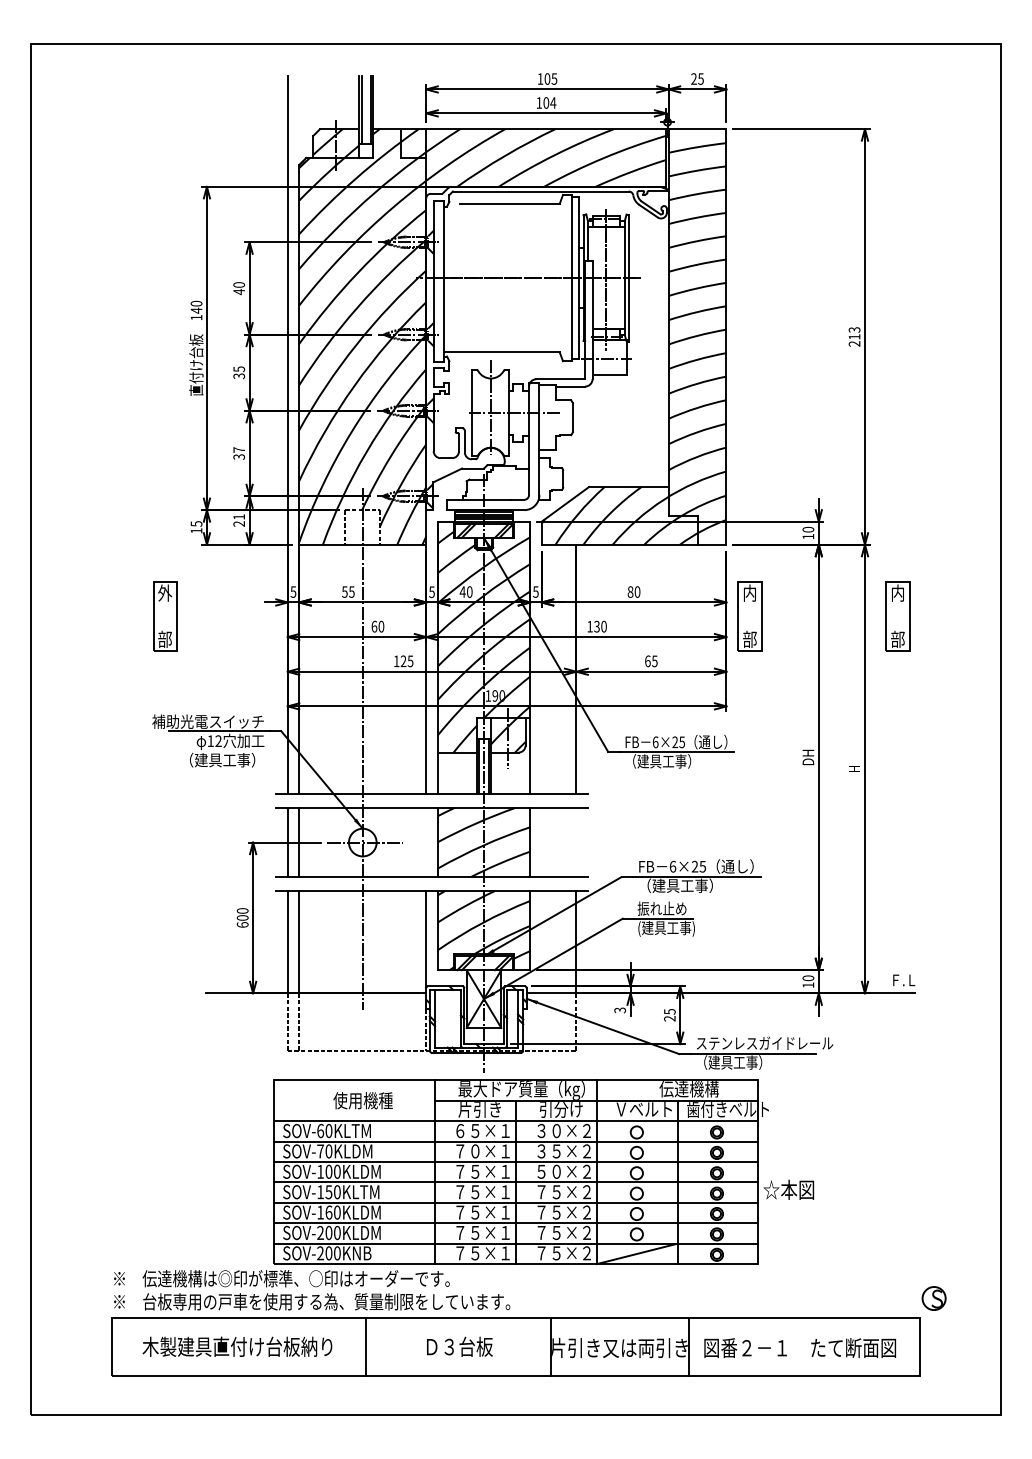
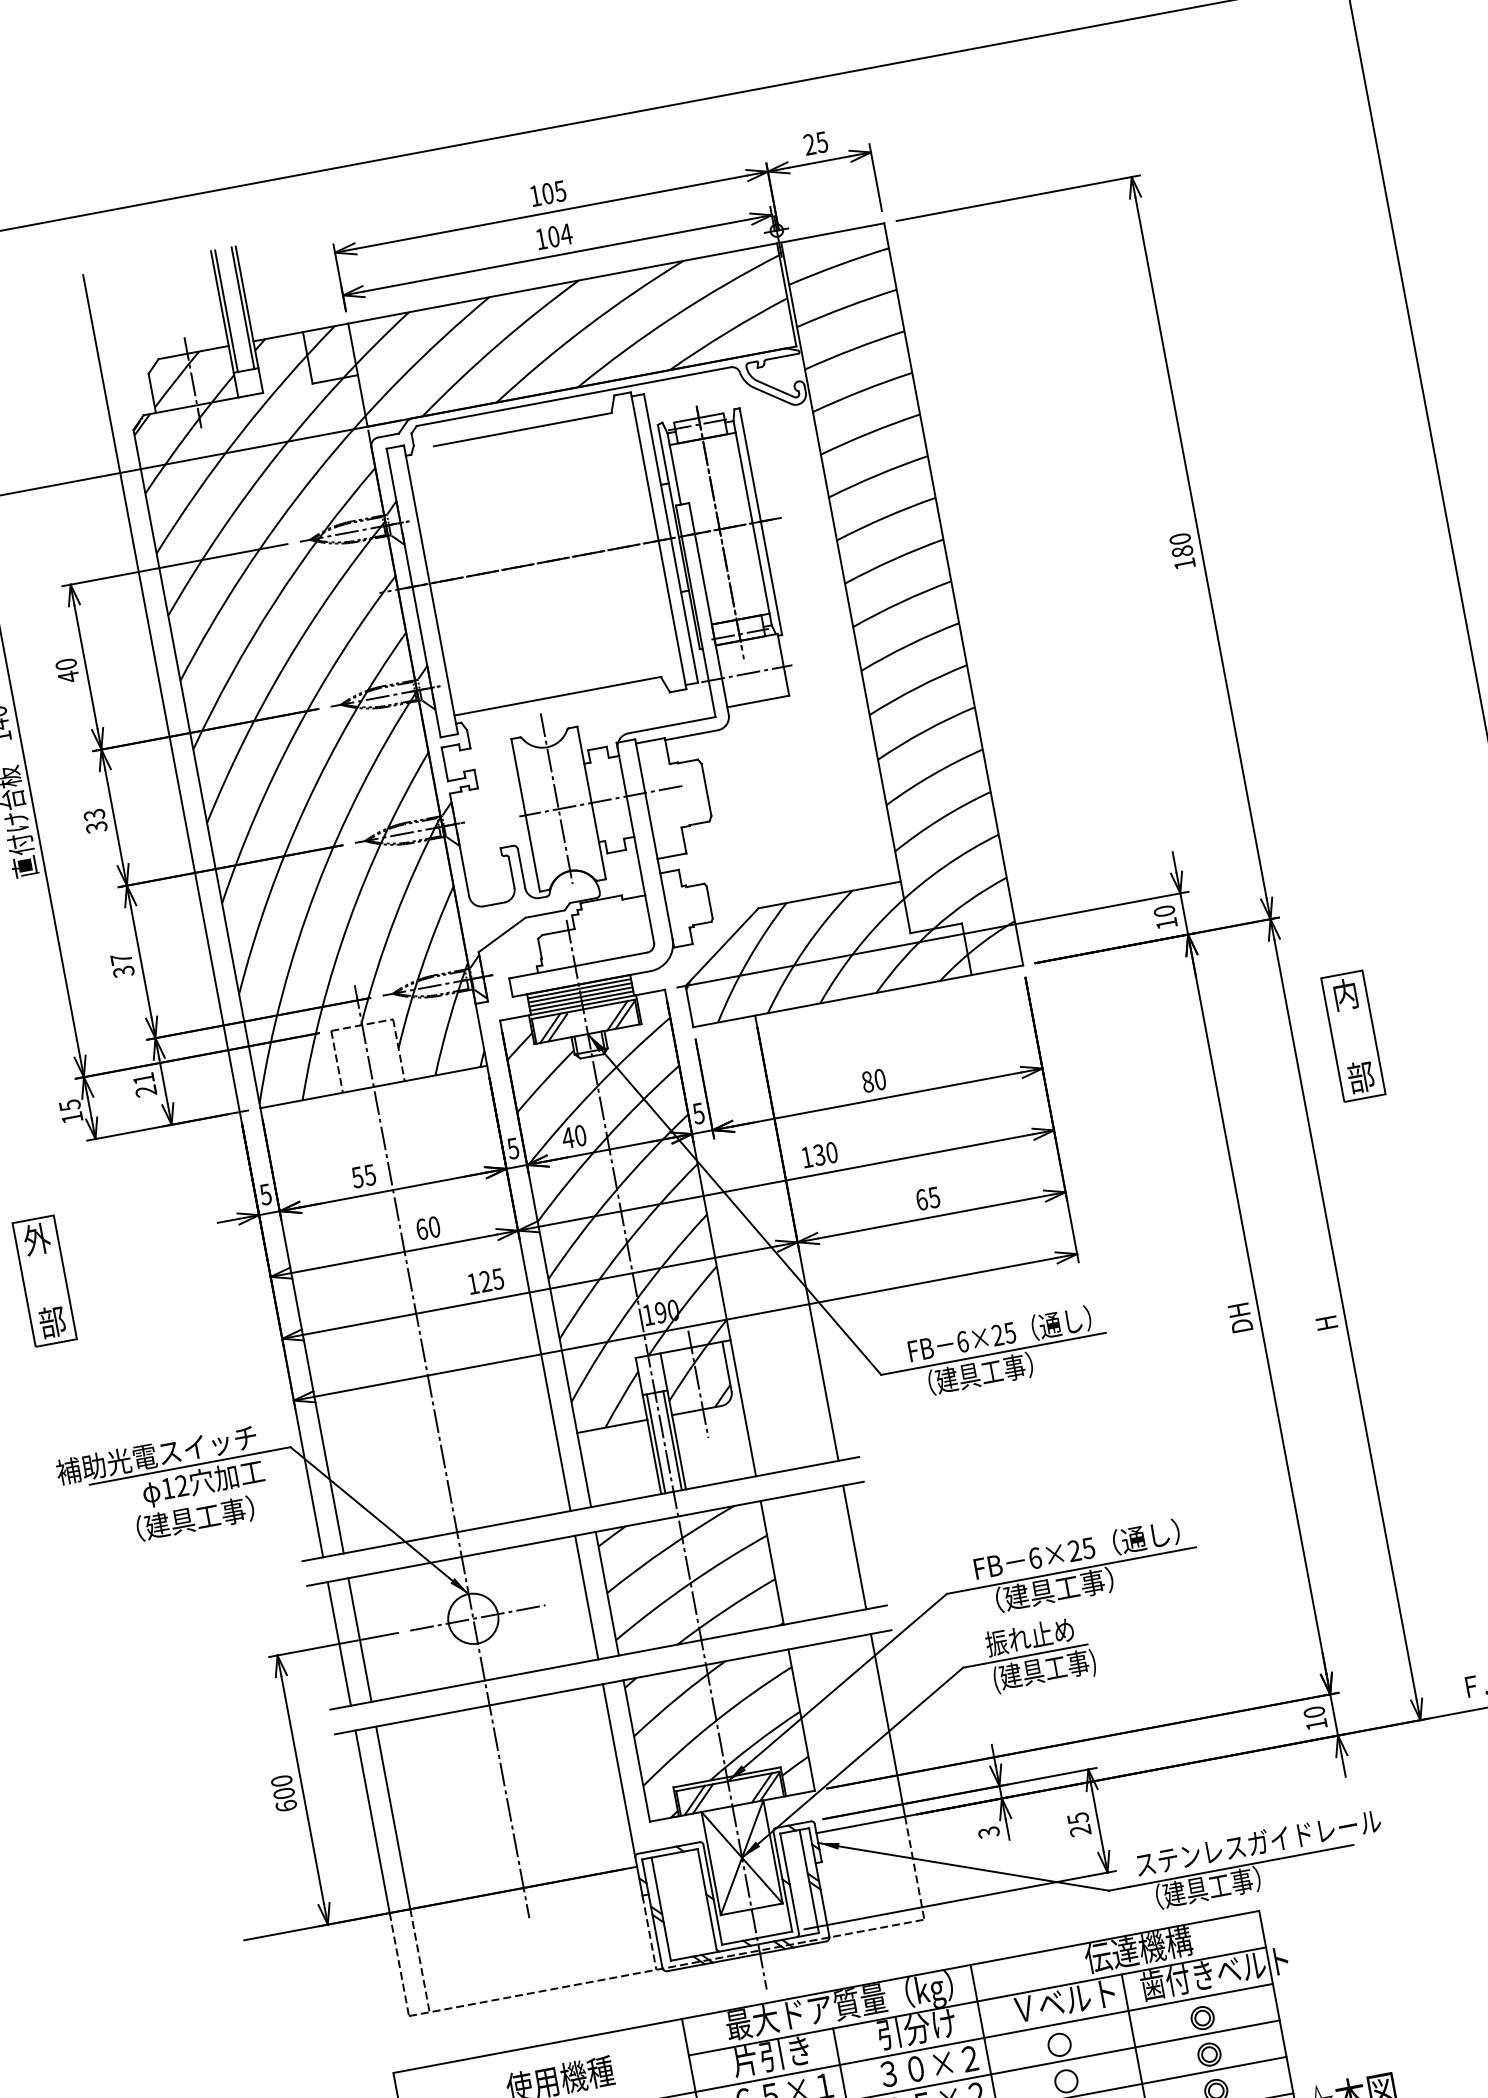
text: (854, 336) -> (1182, 550), 213 -> 180
text: (238, 368) -> (92, 813), 35 -> 33
part: (749, 616) -> (1088, 1085), removed
line: (426, 842) -> (587, 1597), added
line: (576, 842) -> (854, 1547), added

